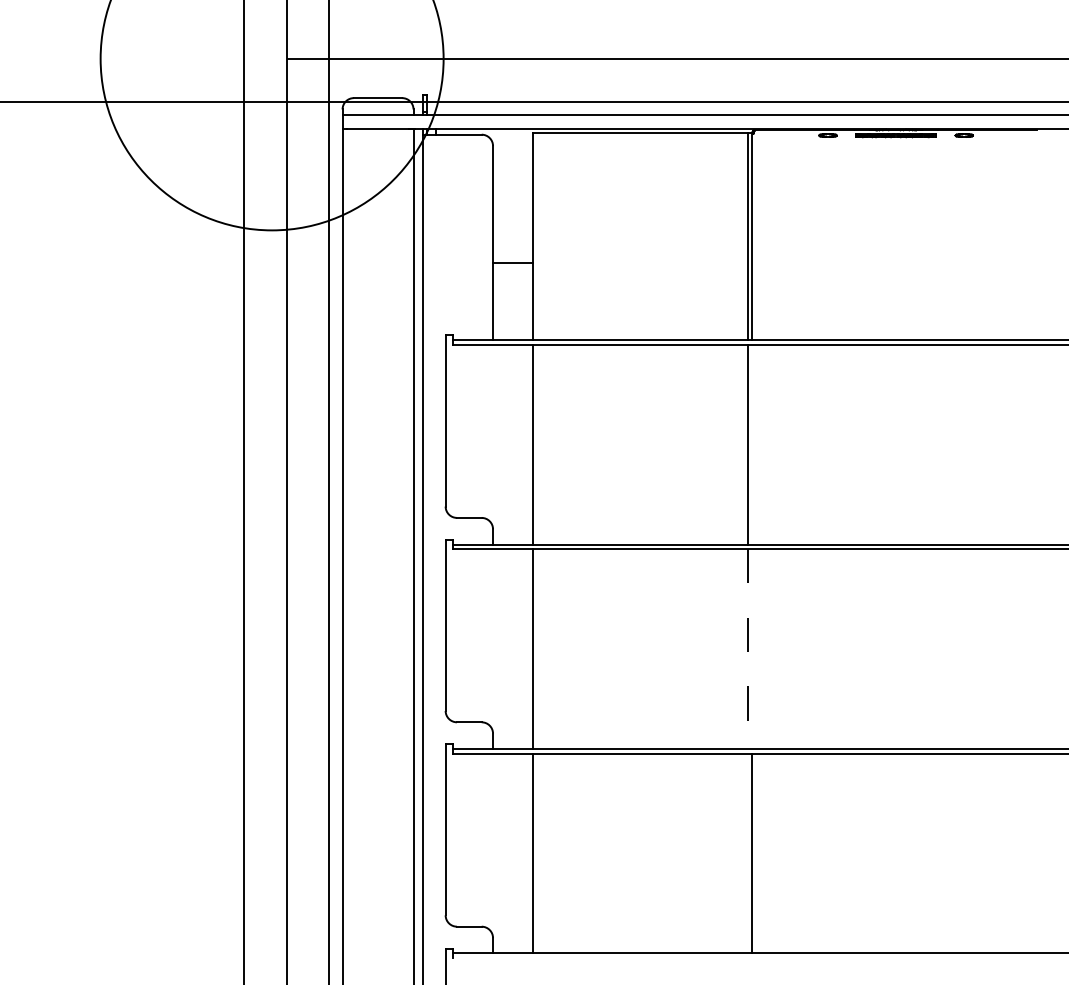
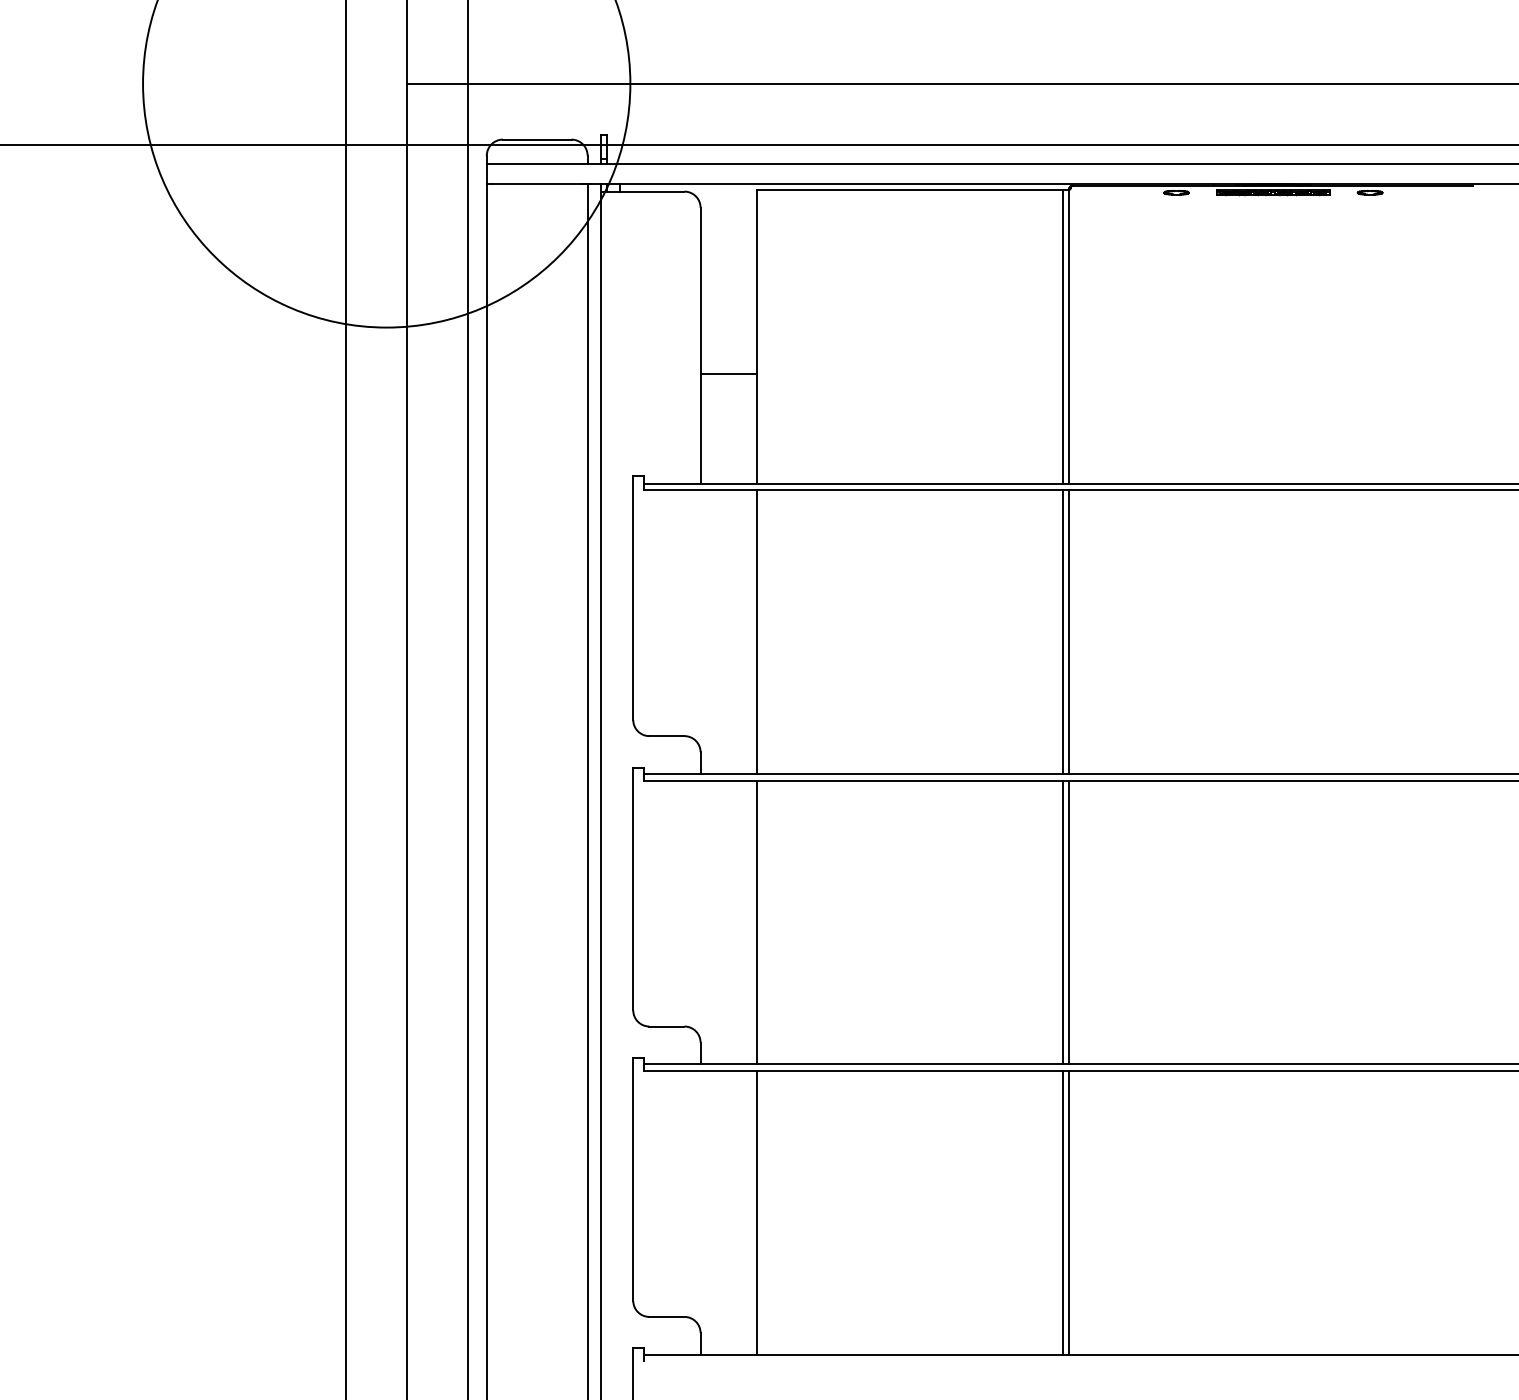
line: (752, 444) -> (1069, 632), added
line: (747, 649) -> (1062, 922), dashed -> solid
line: (752, 649) -> (1069, 922), added
line: (747, 853) -> (1062, 1212), added

